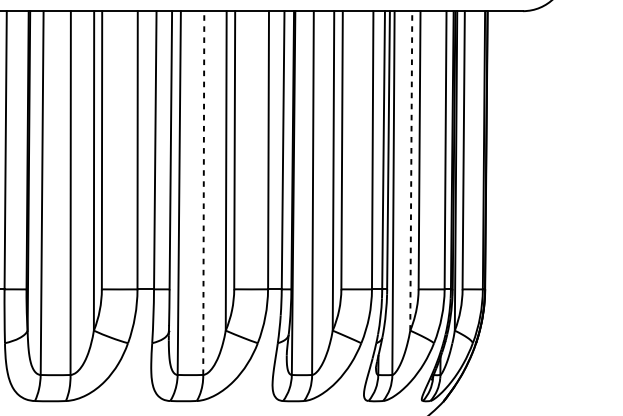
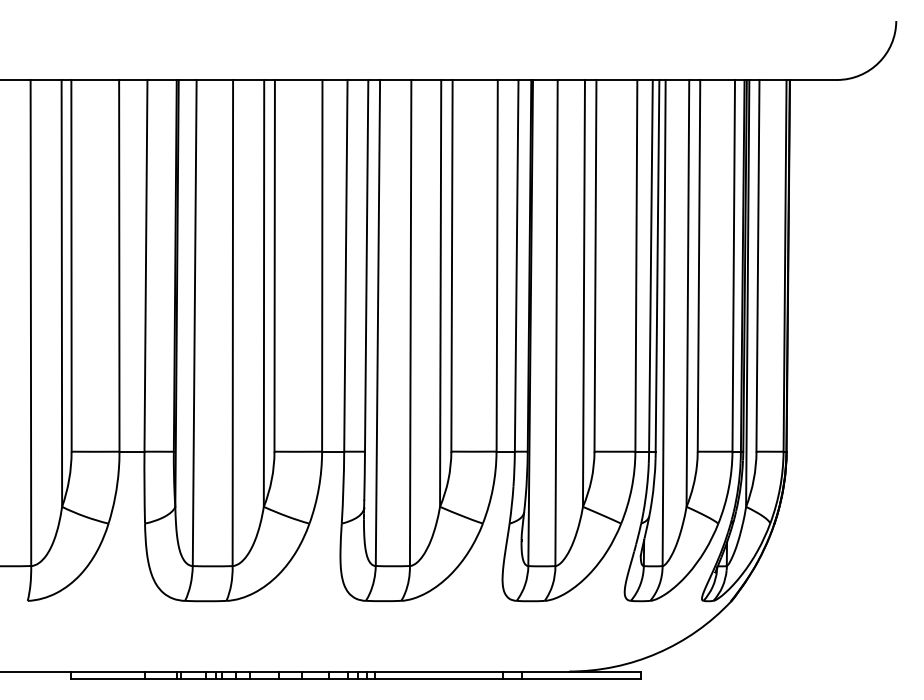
line: (410, 170) -> (687, 292), dashed -> solid
line: (203, 192) -> (410, 322), dashed -> solid

